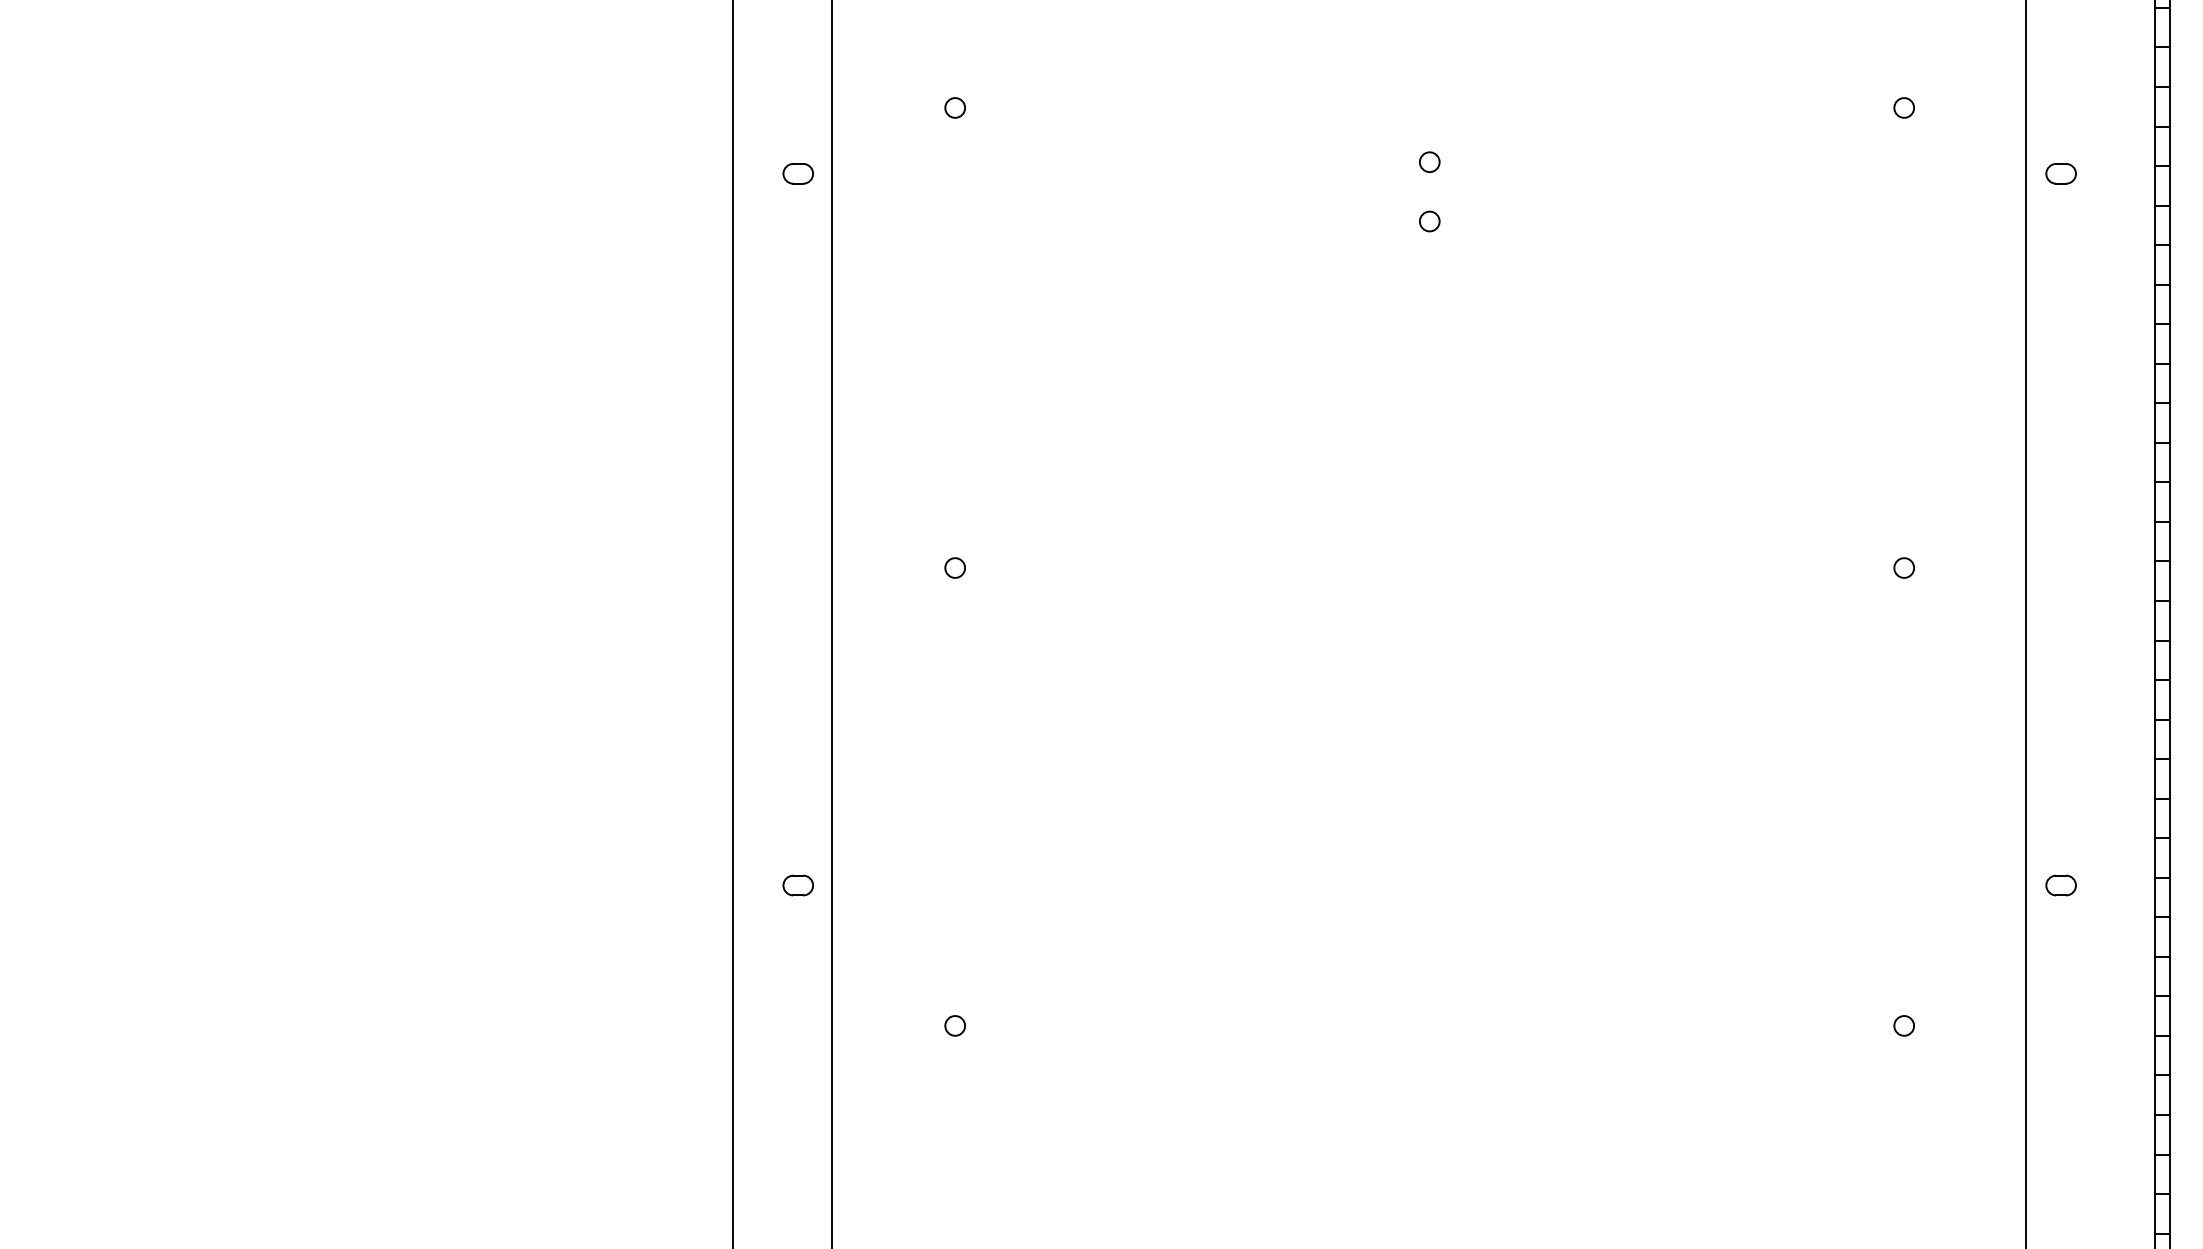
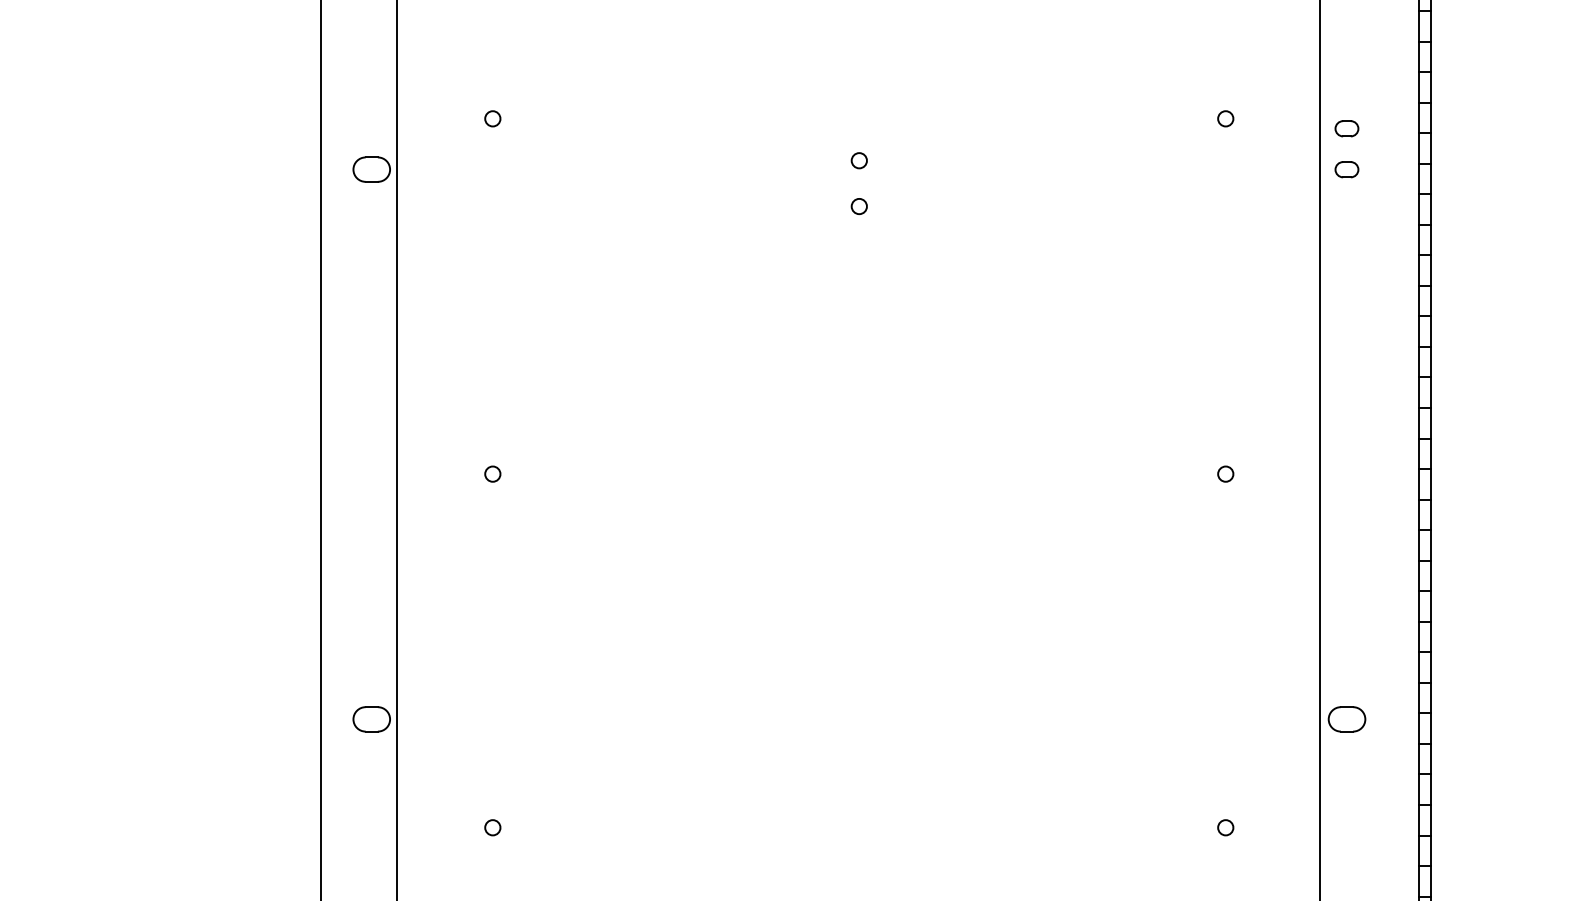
part: (2060, 120) -> (1346, 128), added
part: (797, 173) -> (371, 169), size x1.6
part: (797, 885) -> (371, 719), size x1.6
part: (2060, 885) -> (1346, 719), size x1.6

